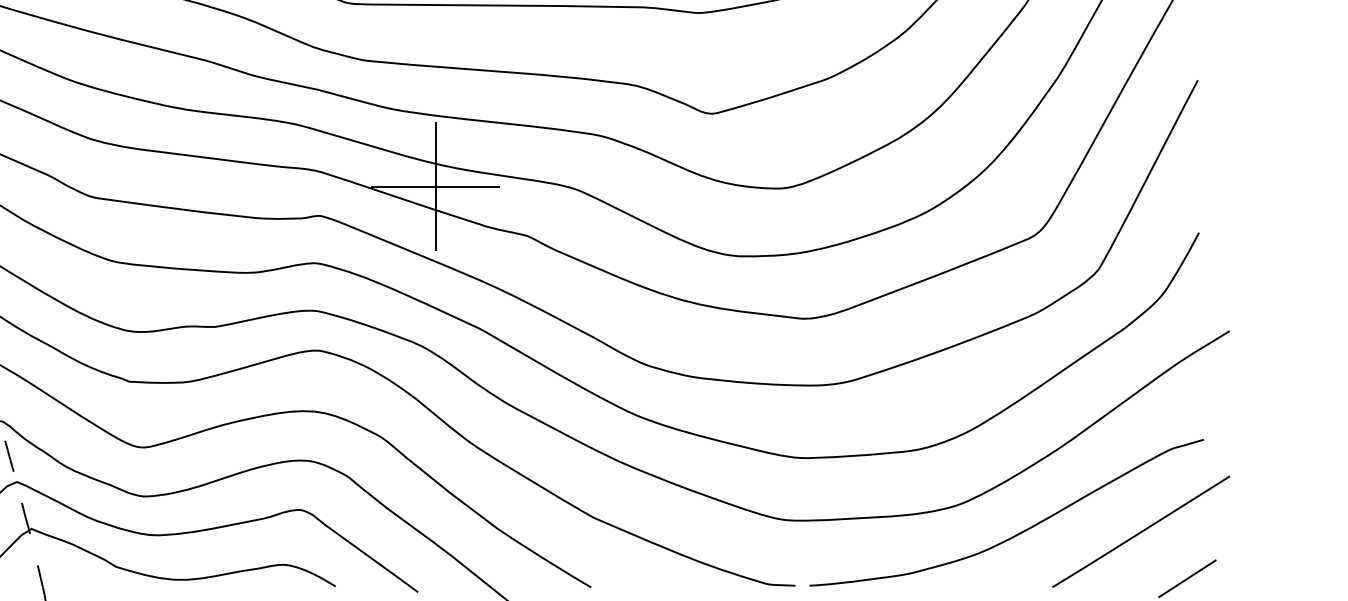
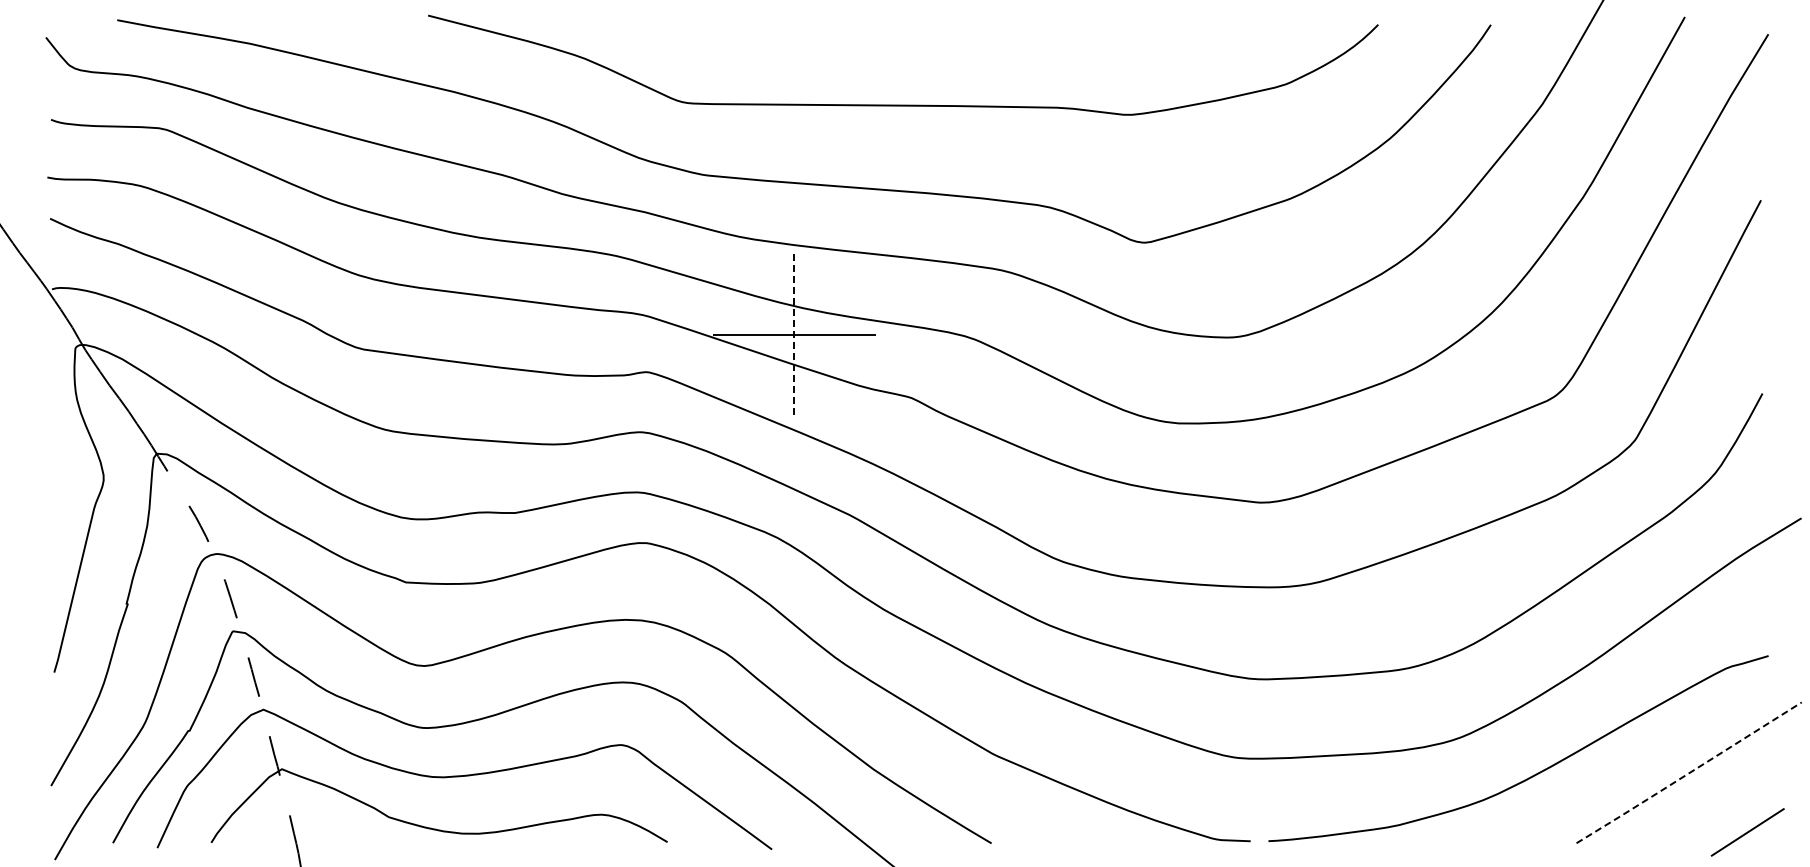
line: (435, 186) -> (794, 335), solid -> dashed
line: (1140, 532) -> (1688, 773), solid -> dashed

